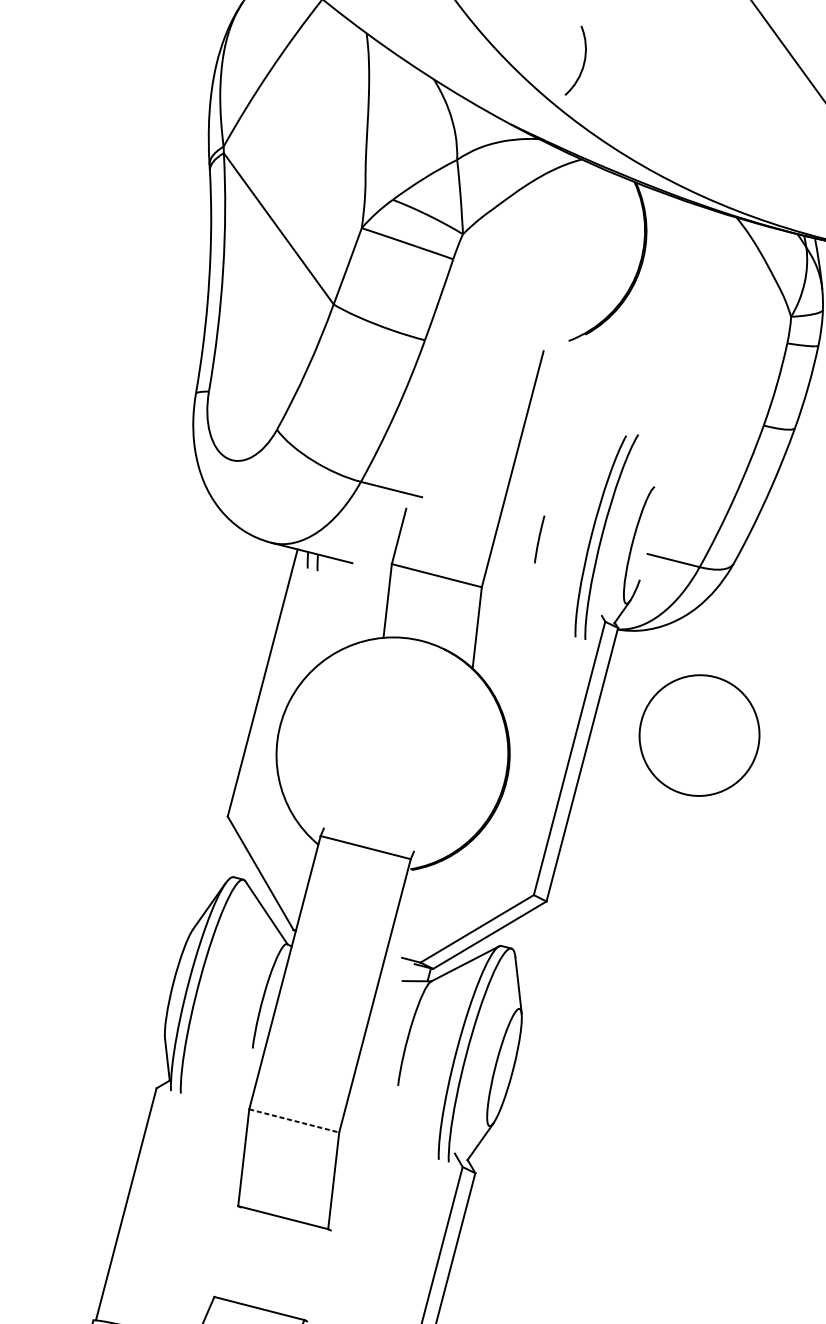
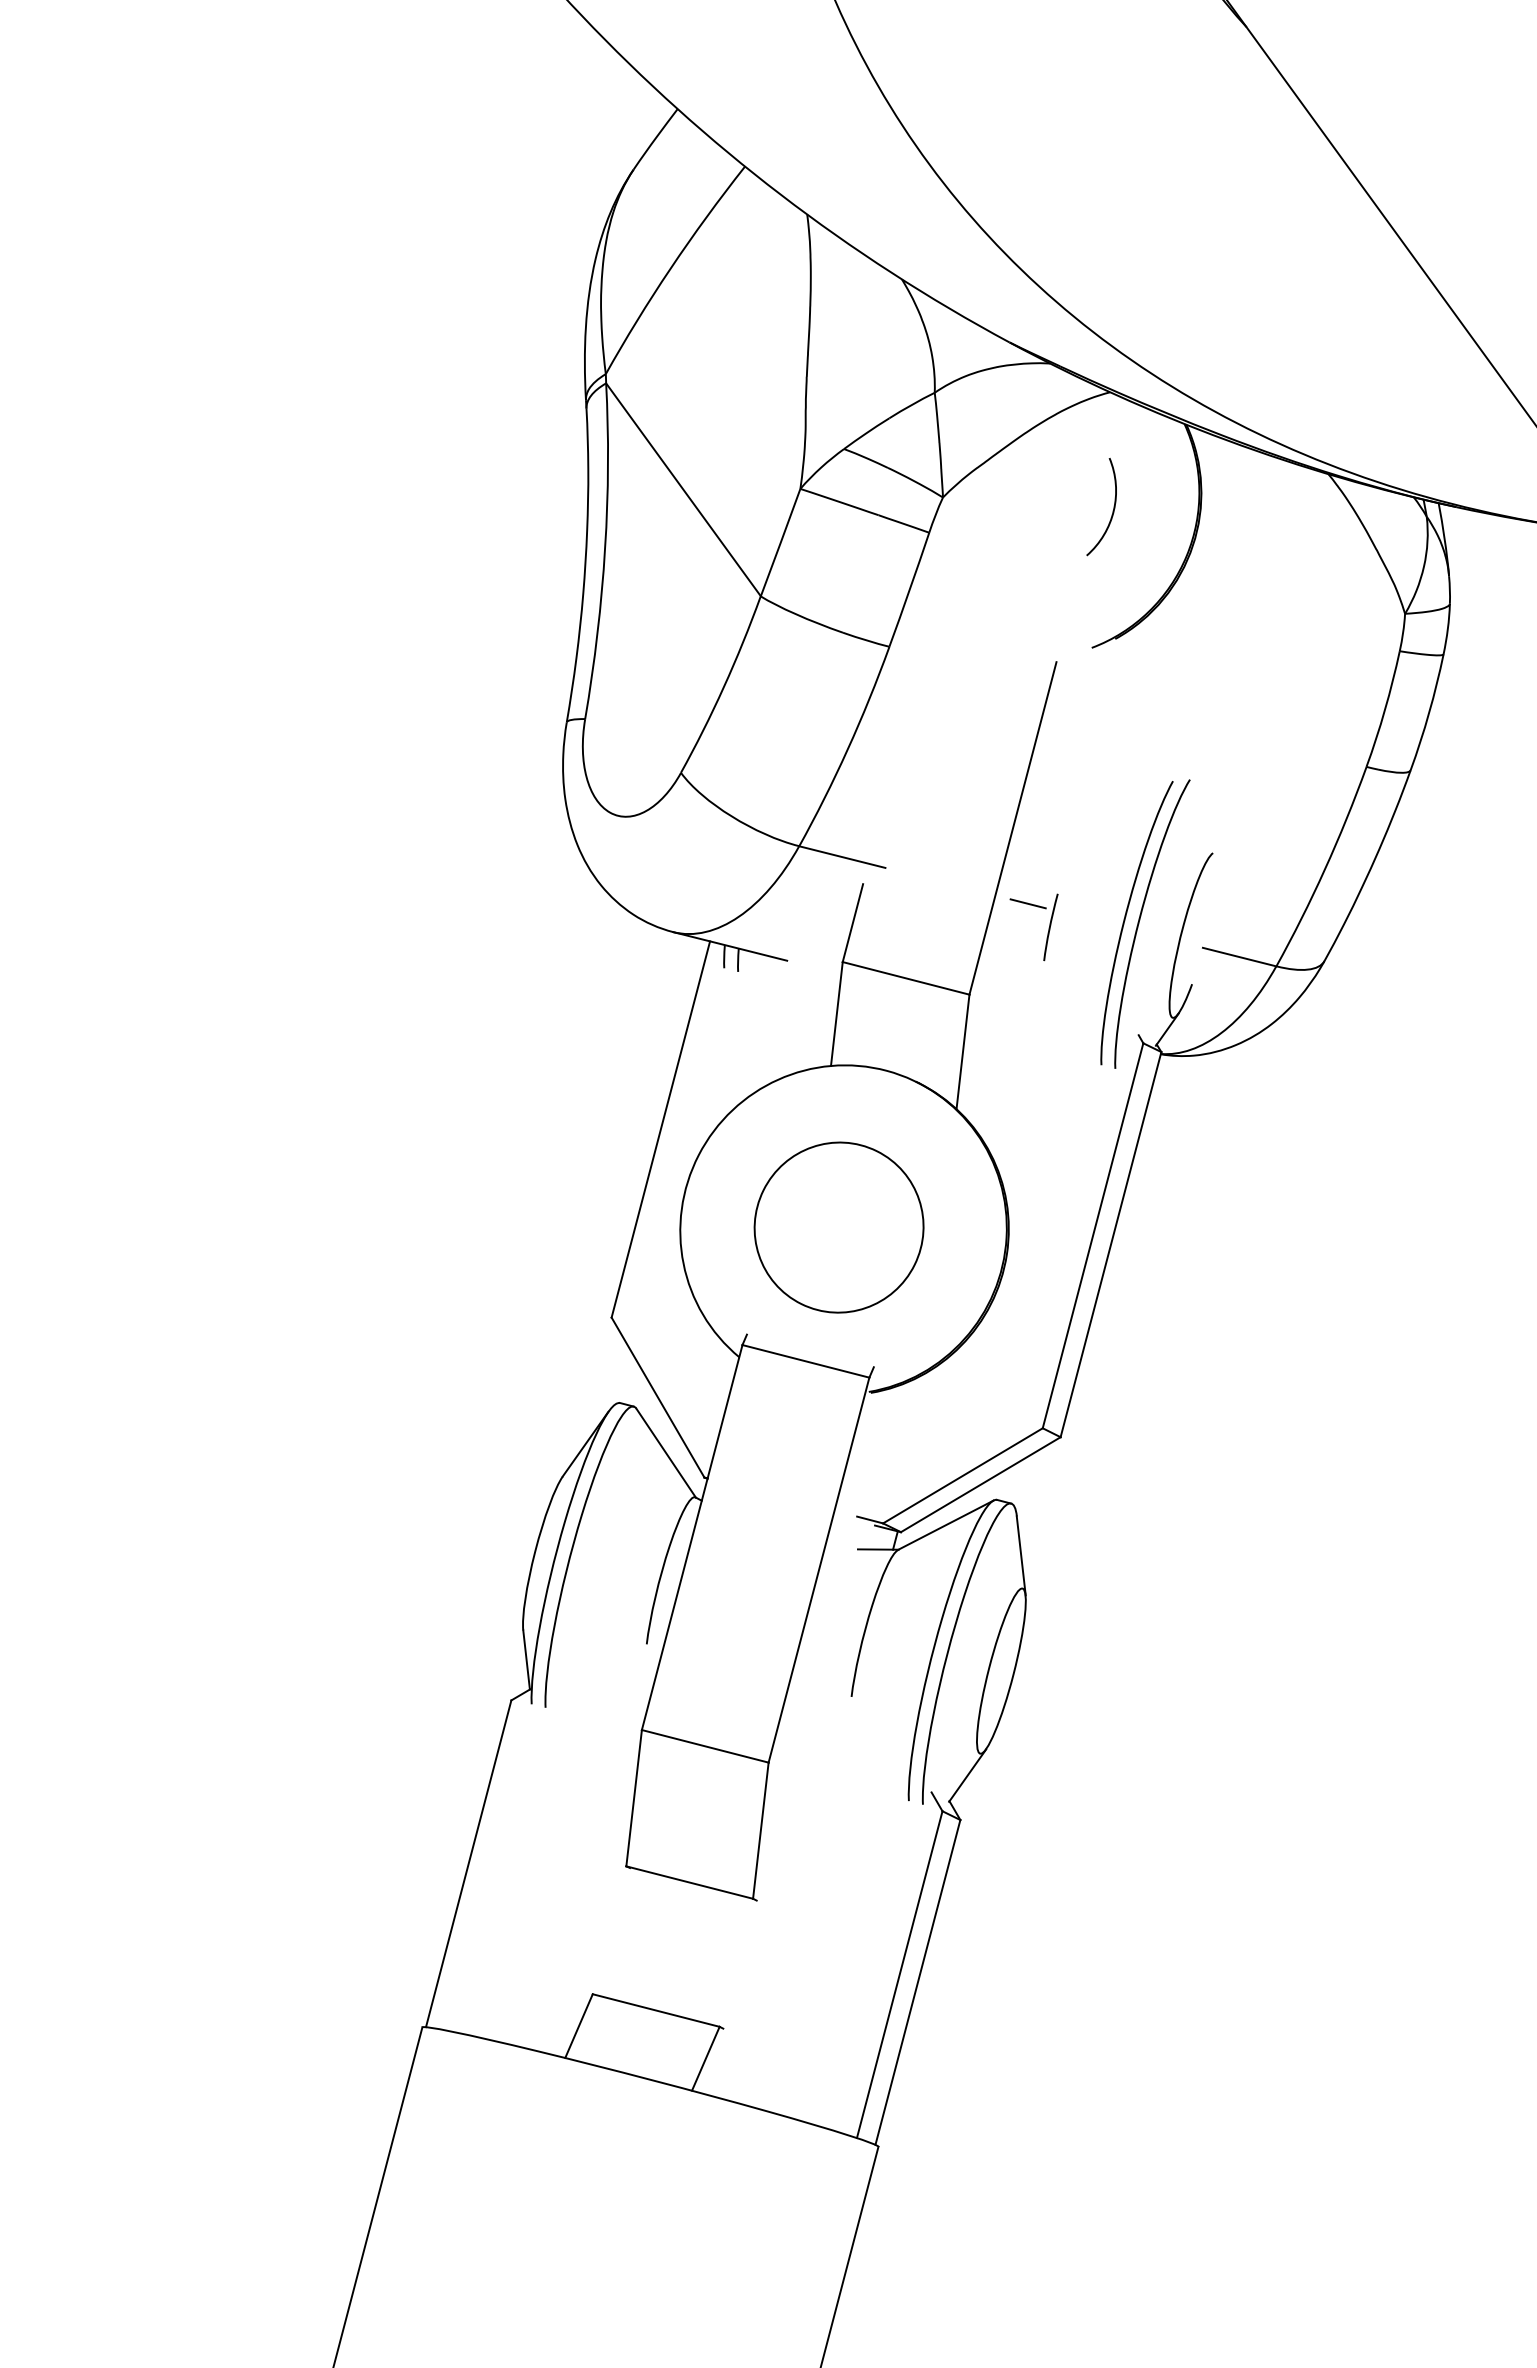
curve: (583, 63) -> (1112, 510), moved
line: (523, 522) -> (1027, 903), added
part: (699, 735) -> (838, 1227), moved
line: (294, 1121) -> (705, 1746), dashed -> solid

